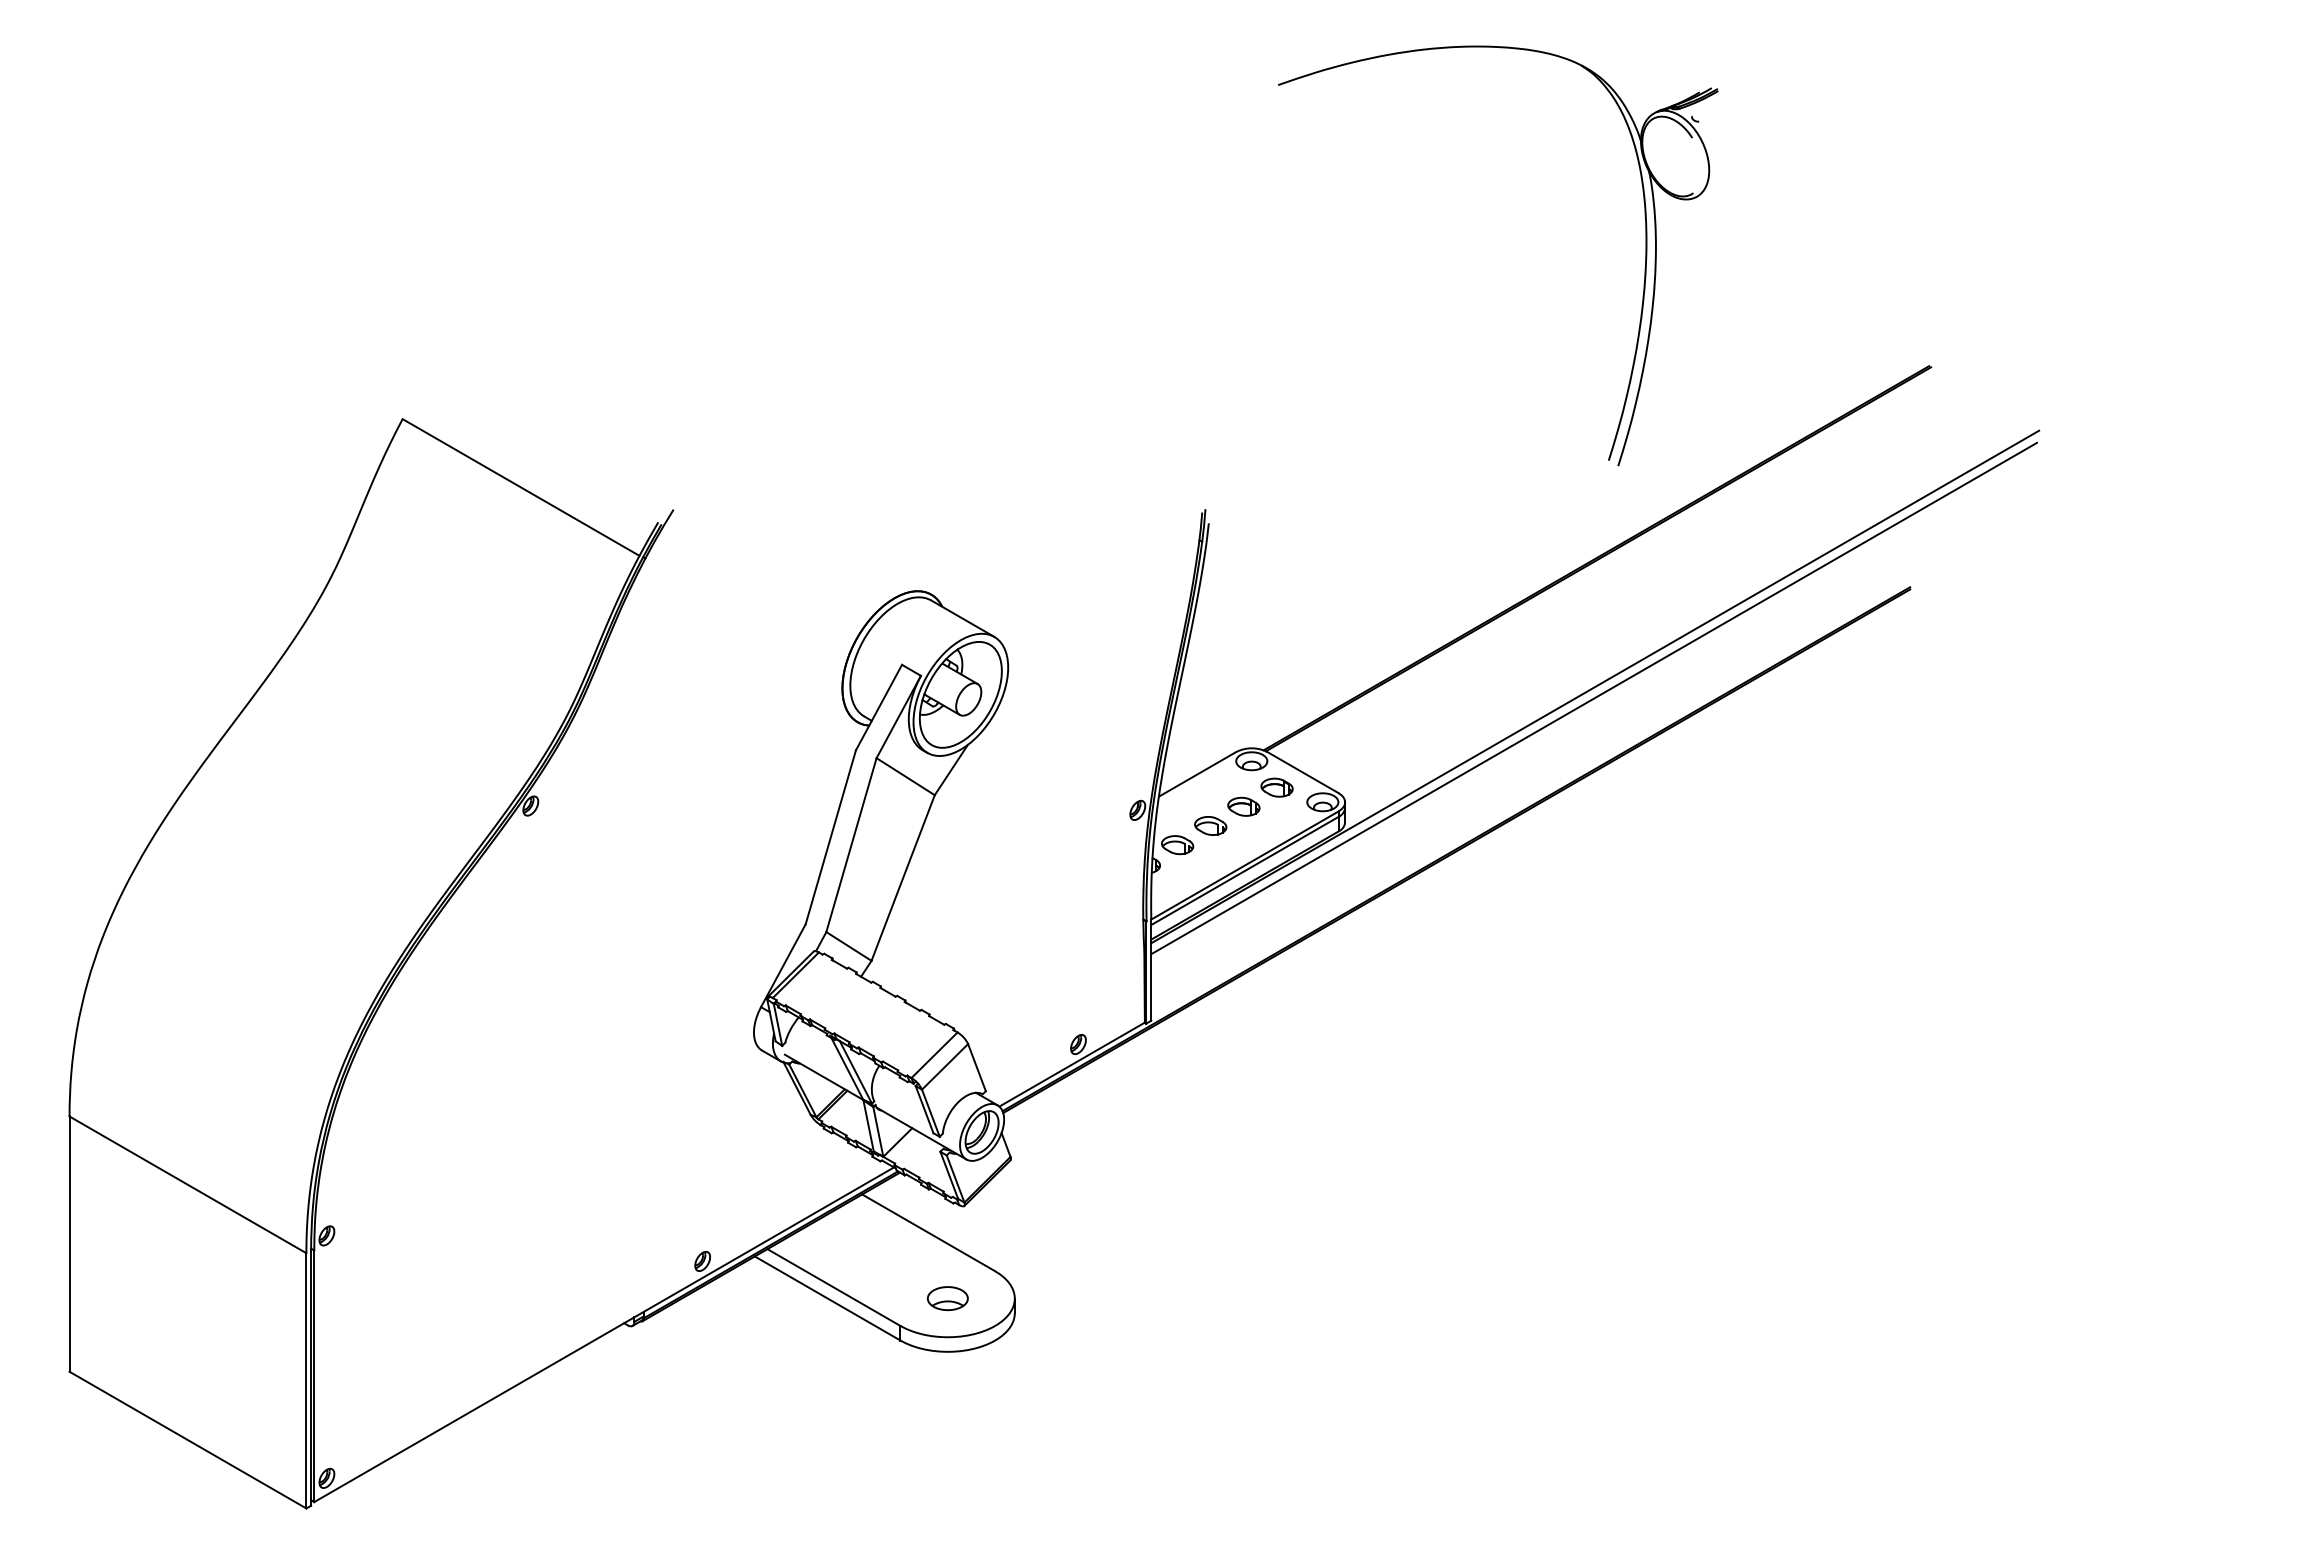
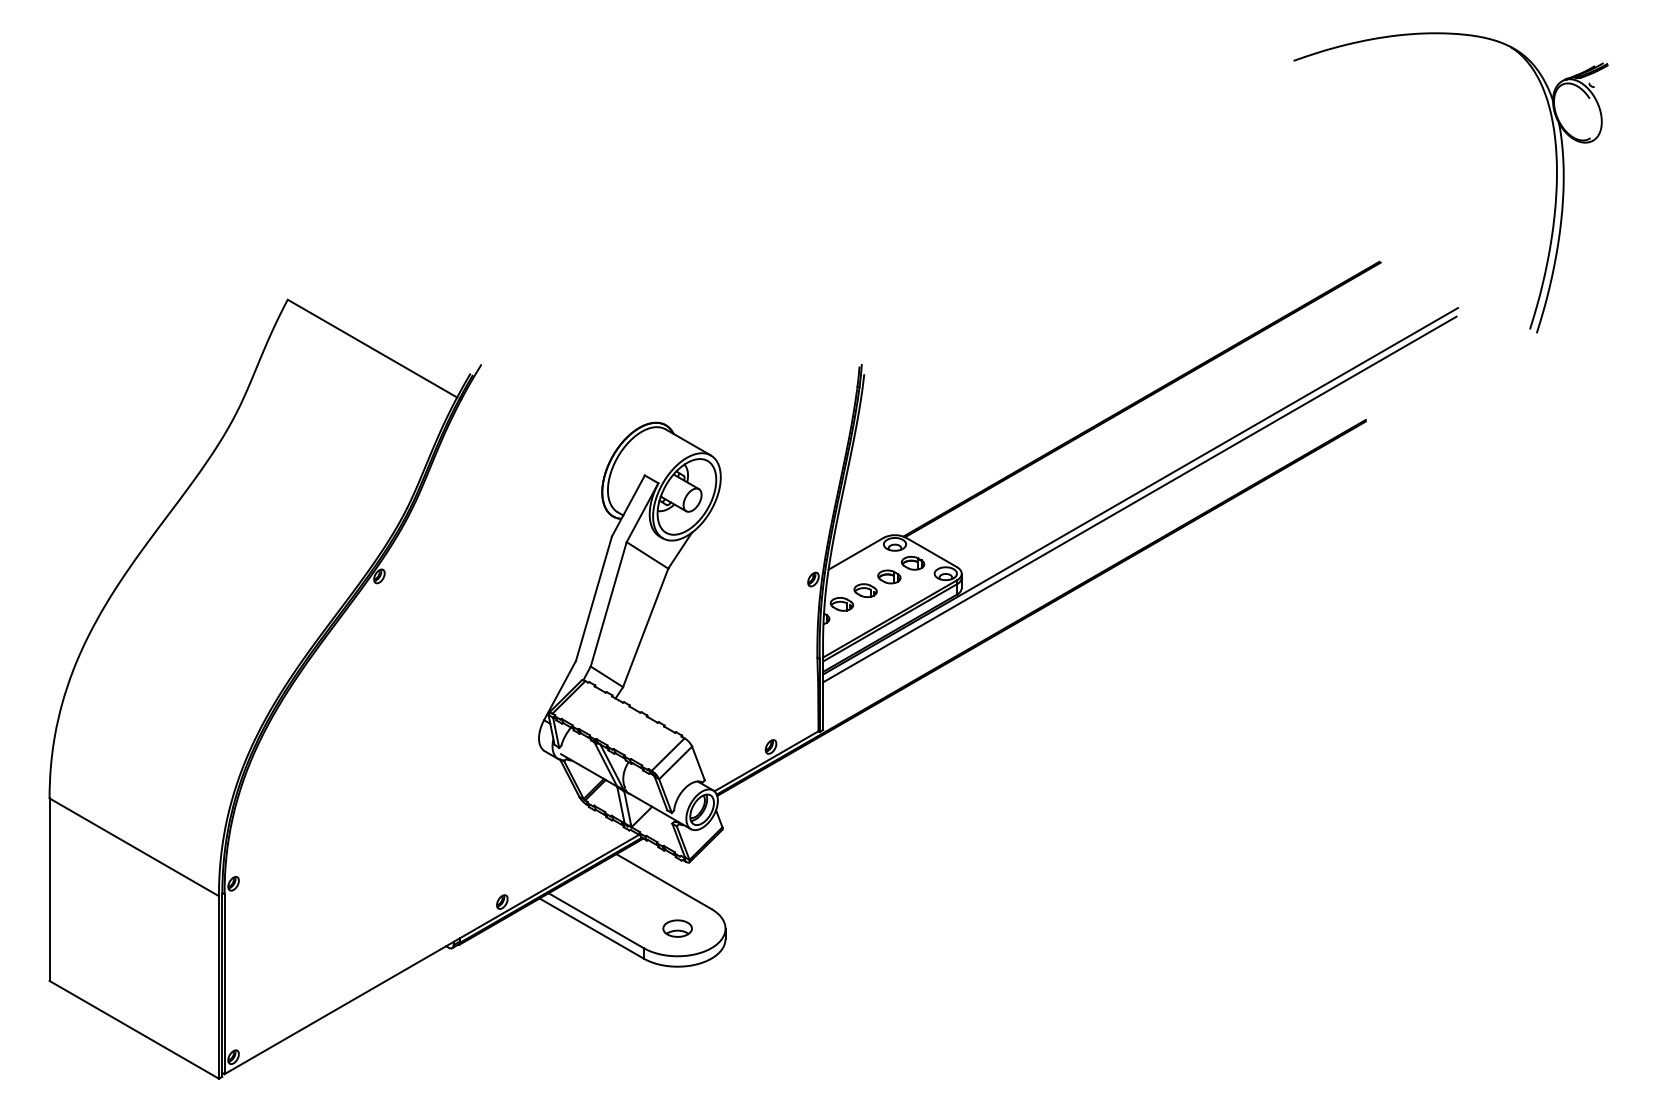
part: (1644, 268) -> (1555, 192), moved

